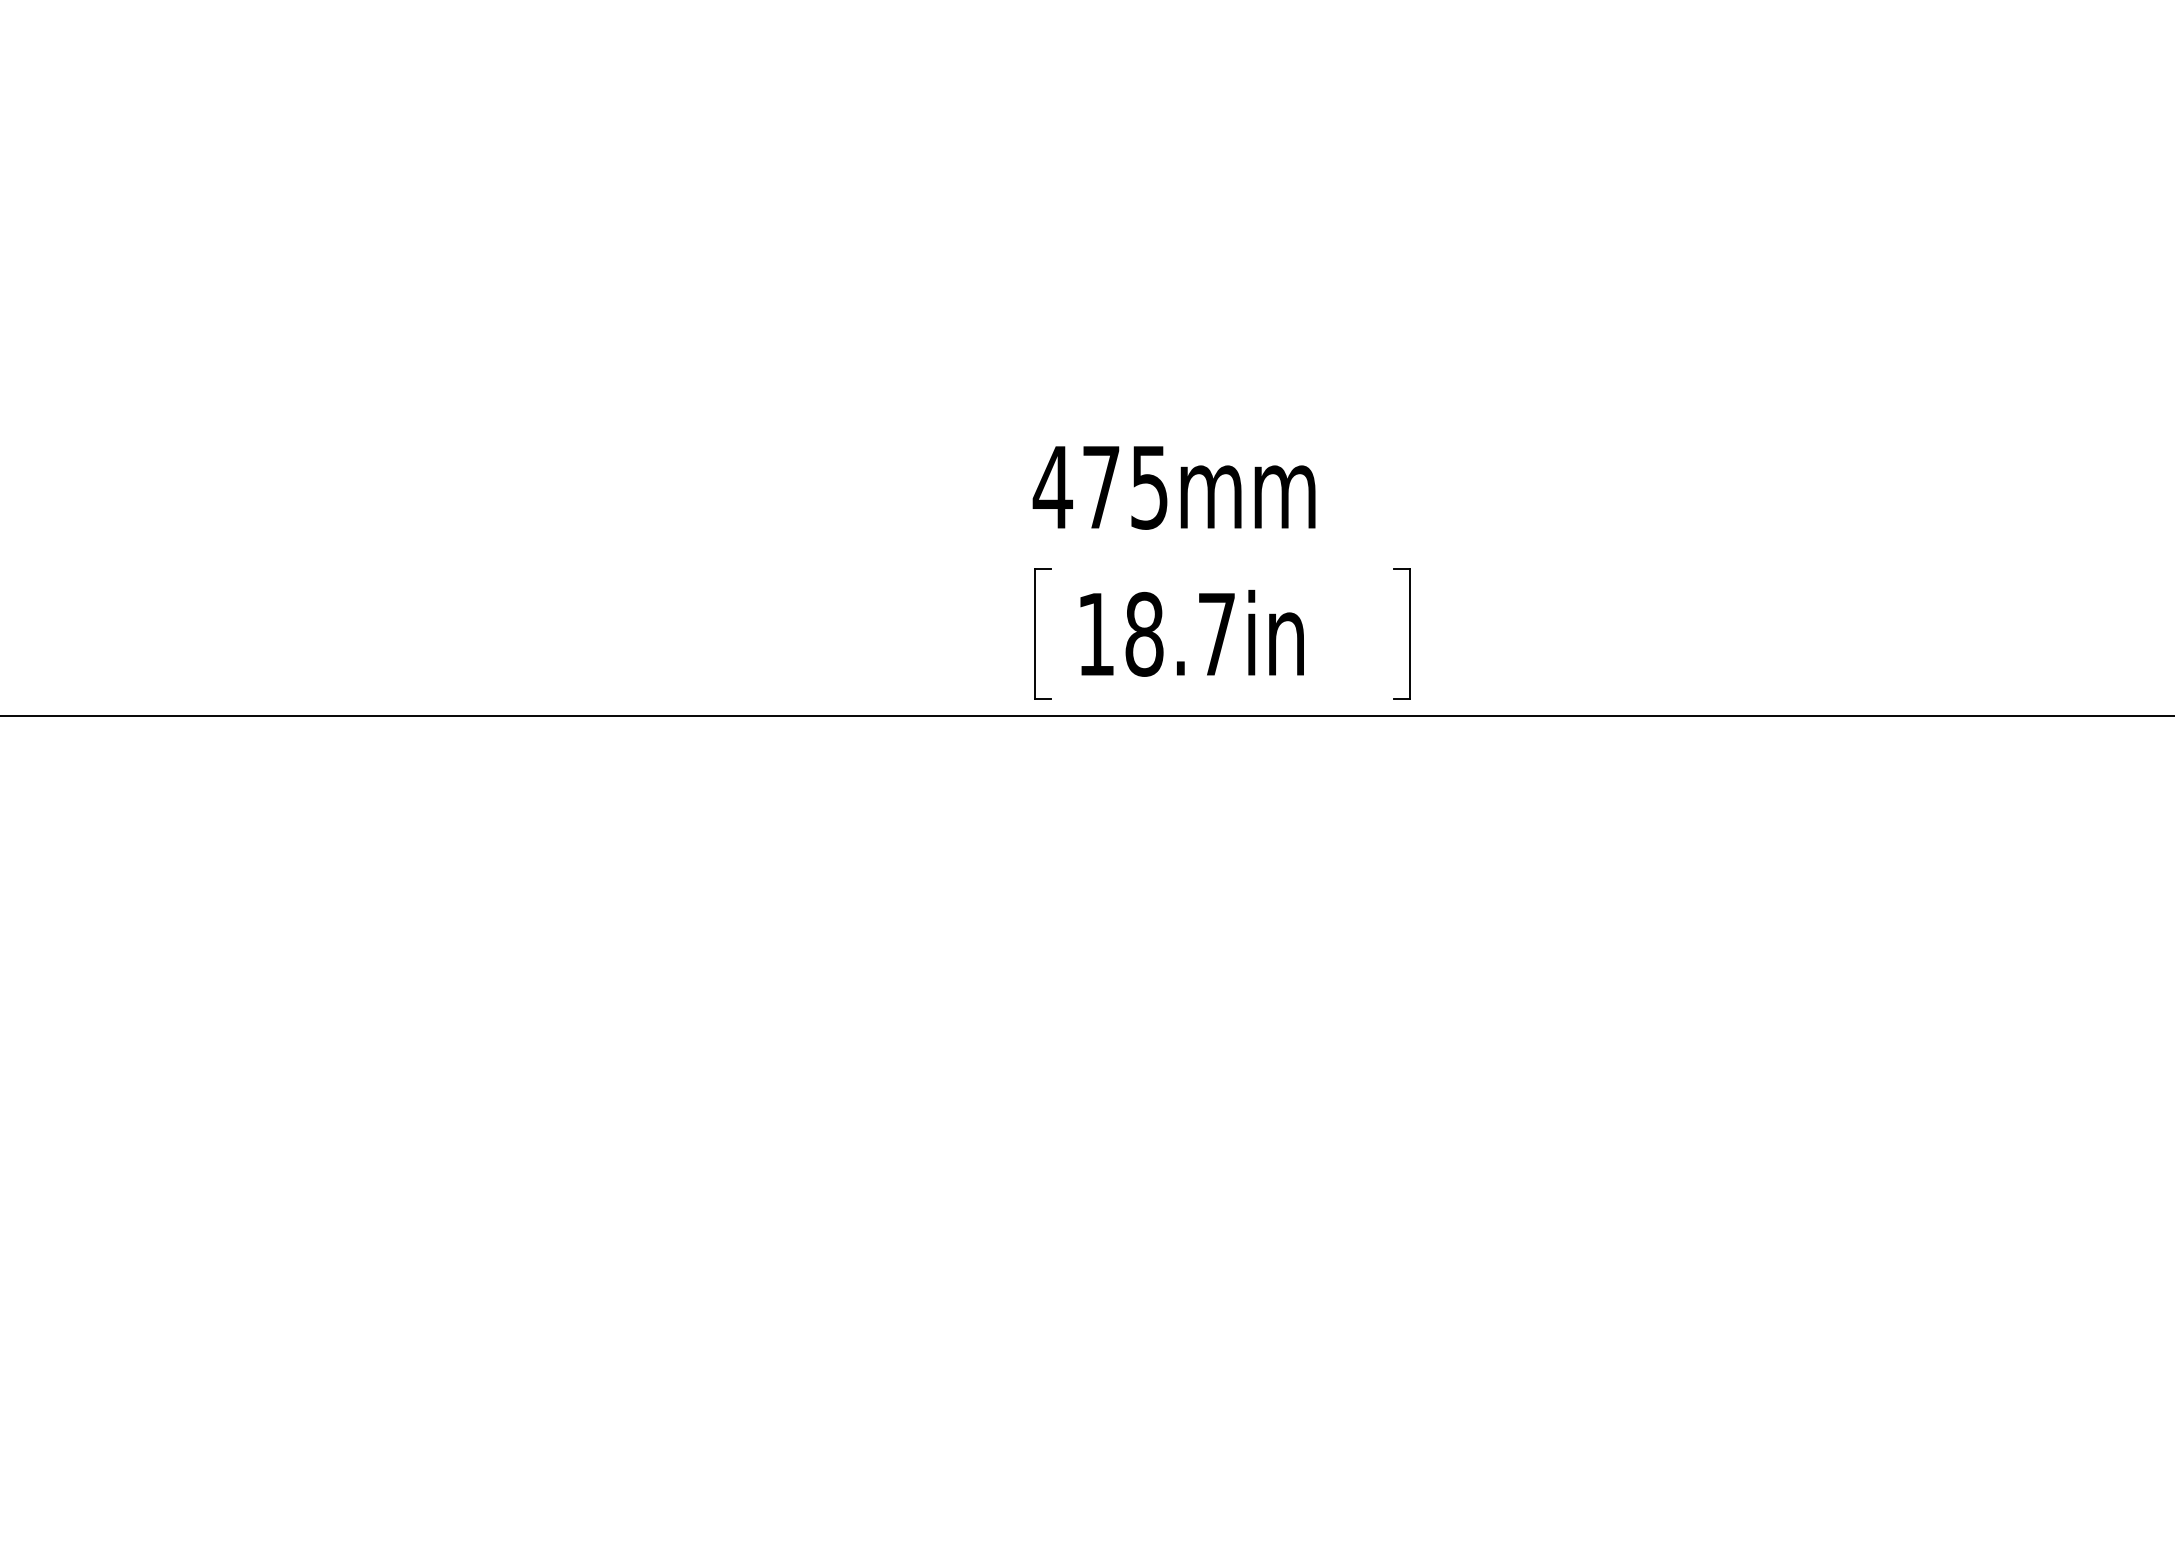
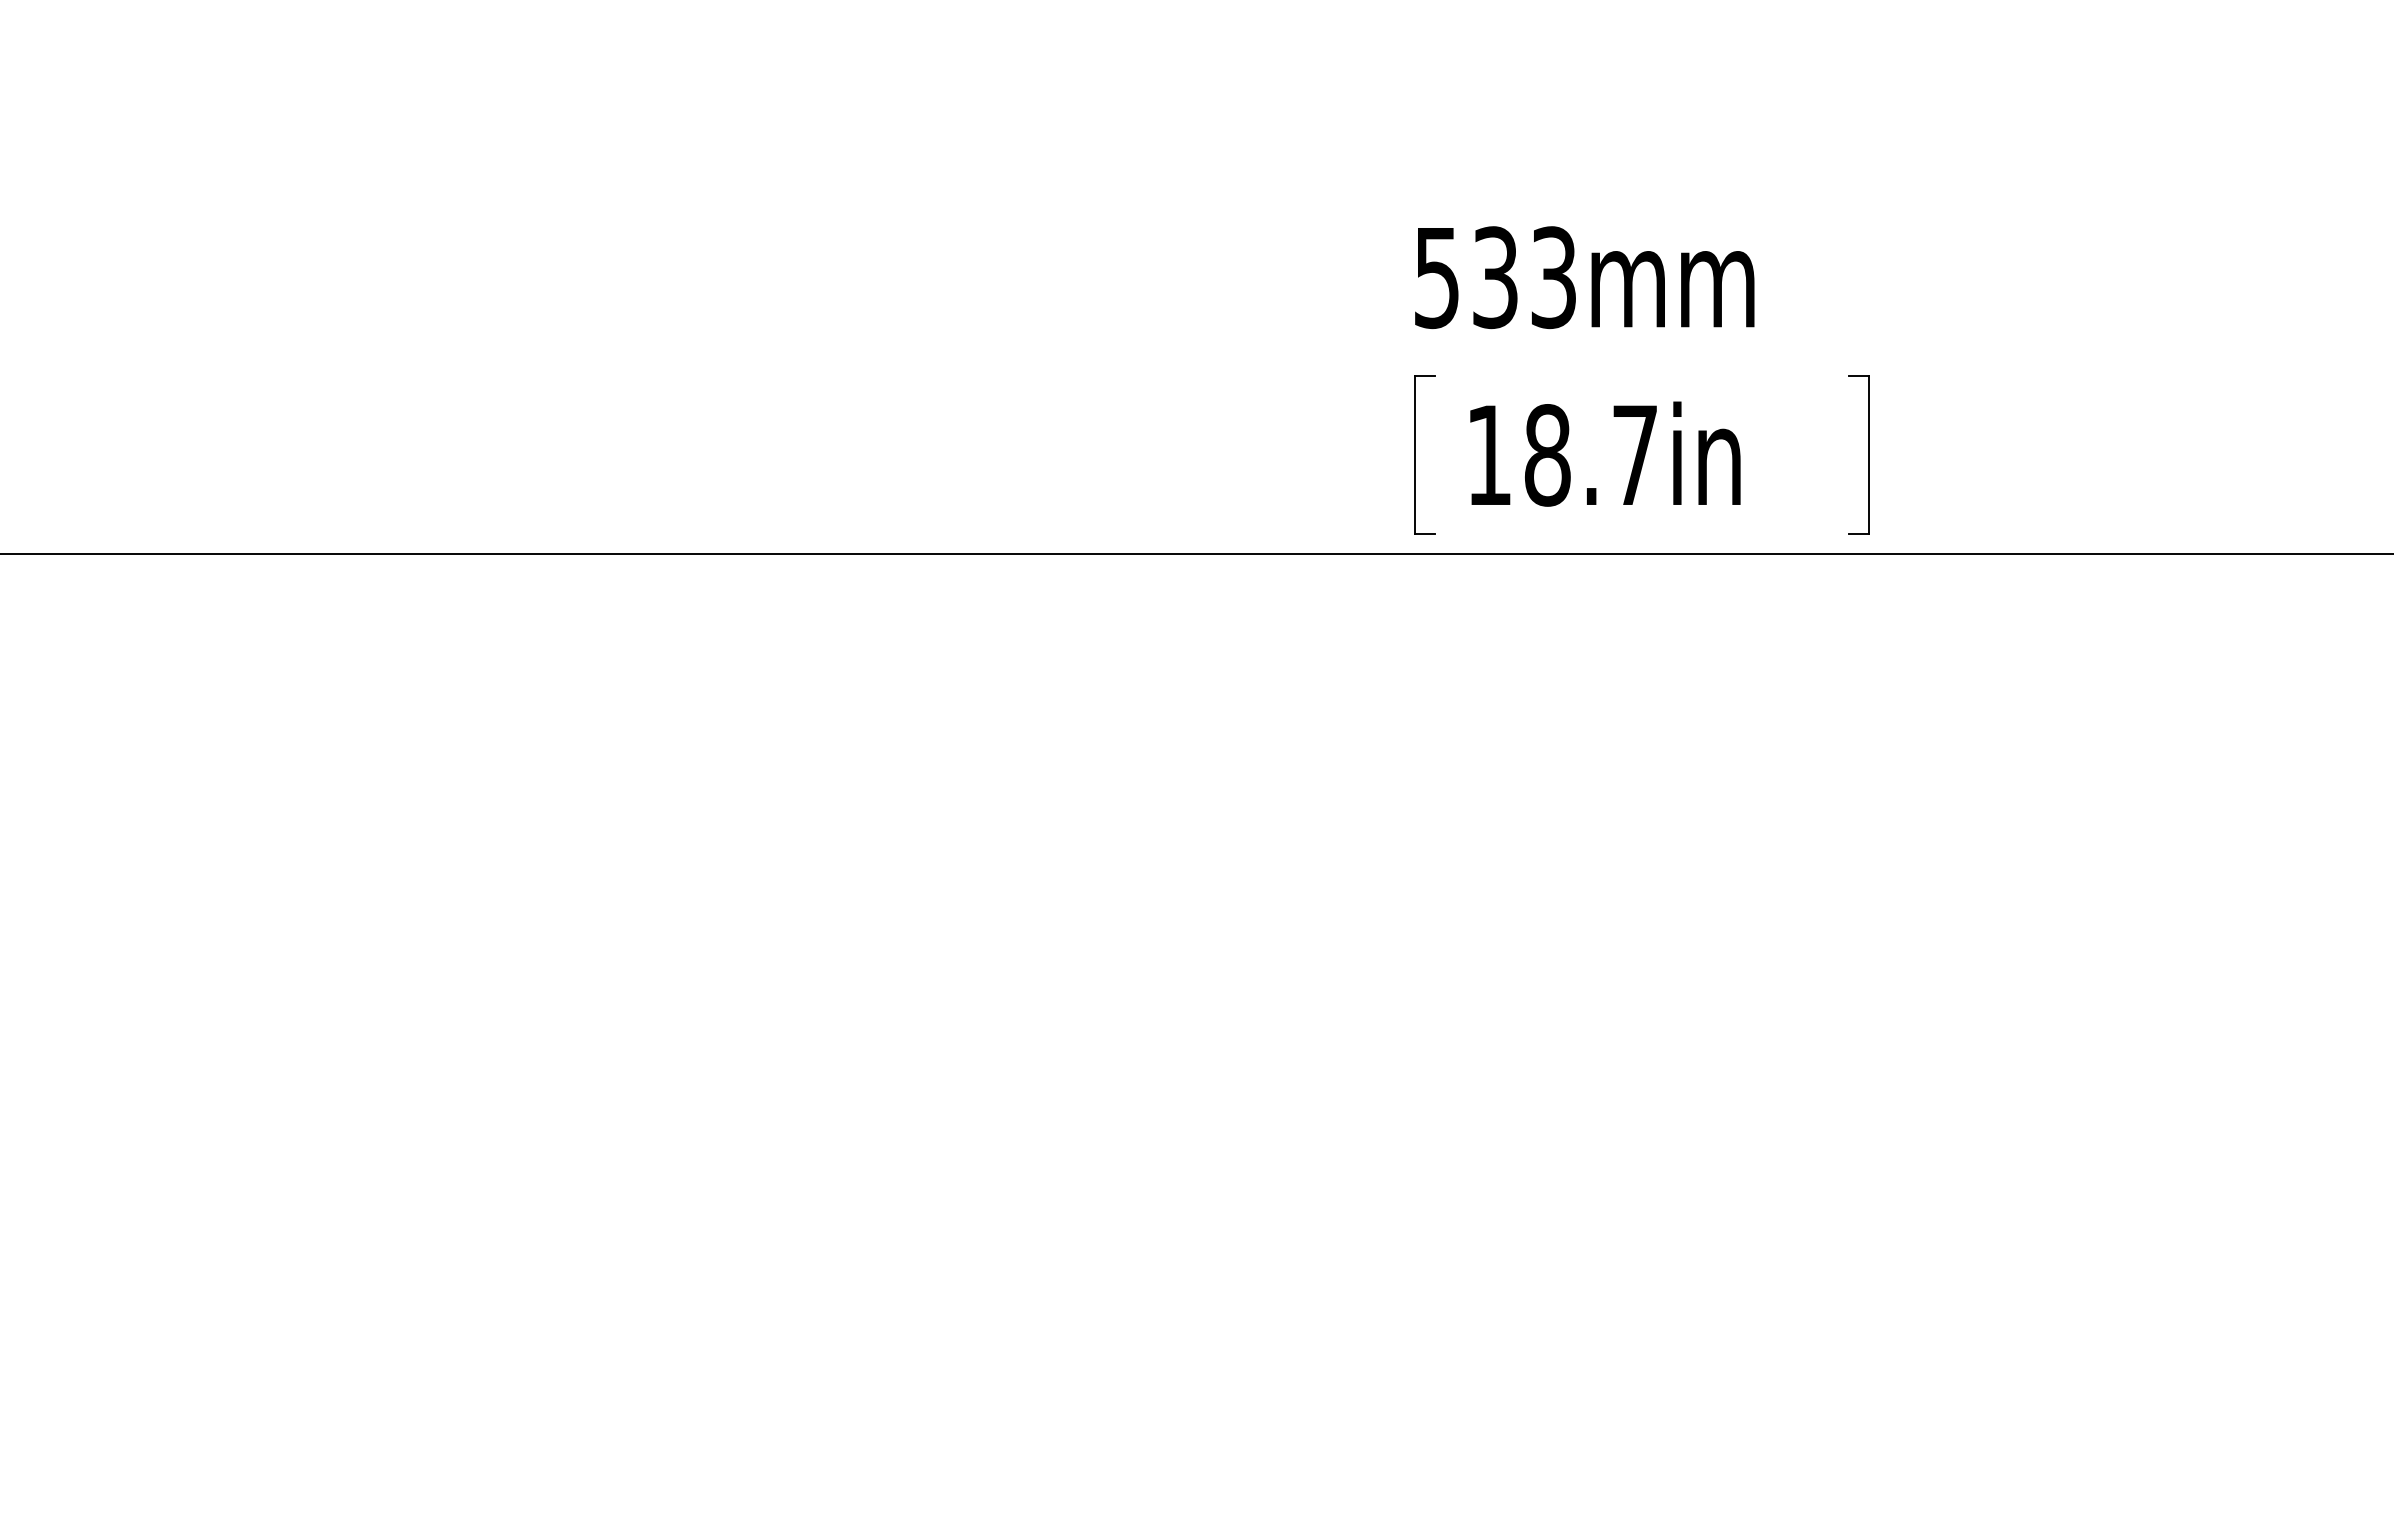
text: (1099, 486) -> (1493, 276), 475mm -> 533mm

